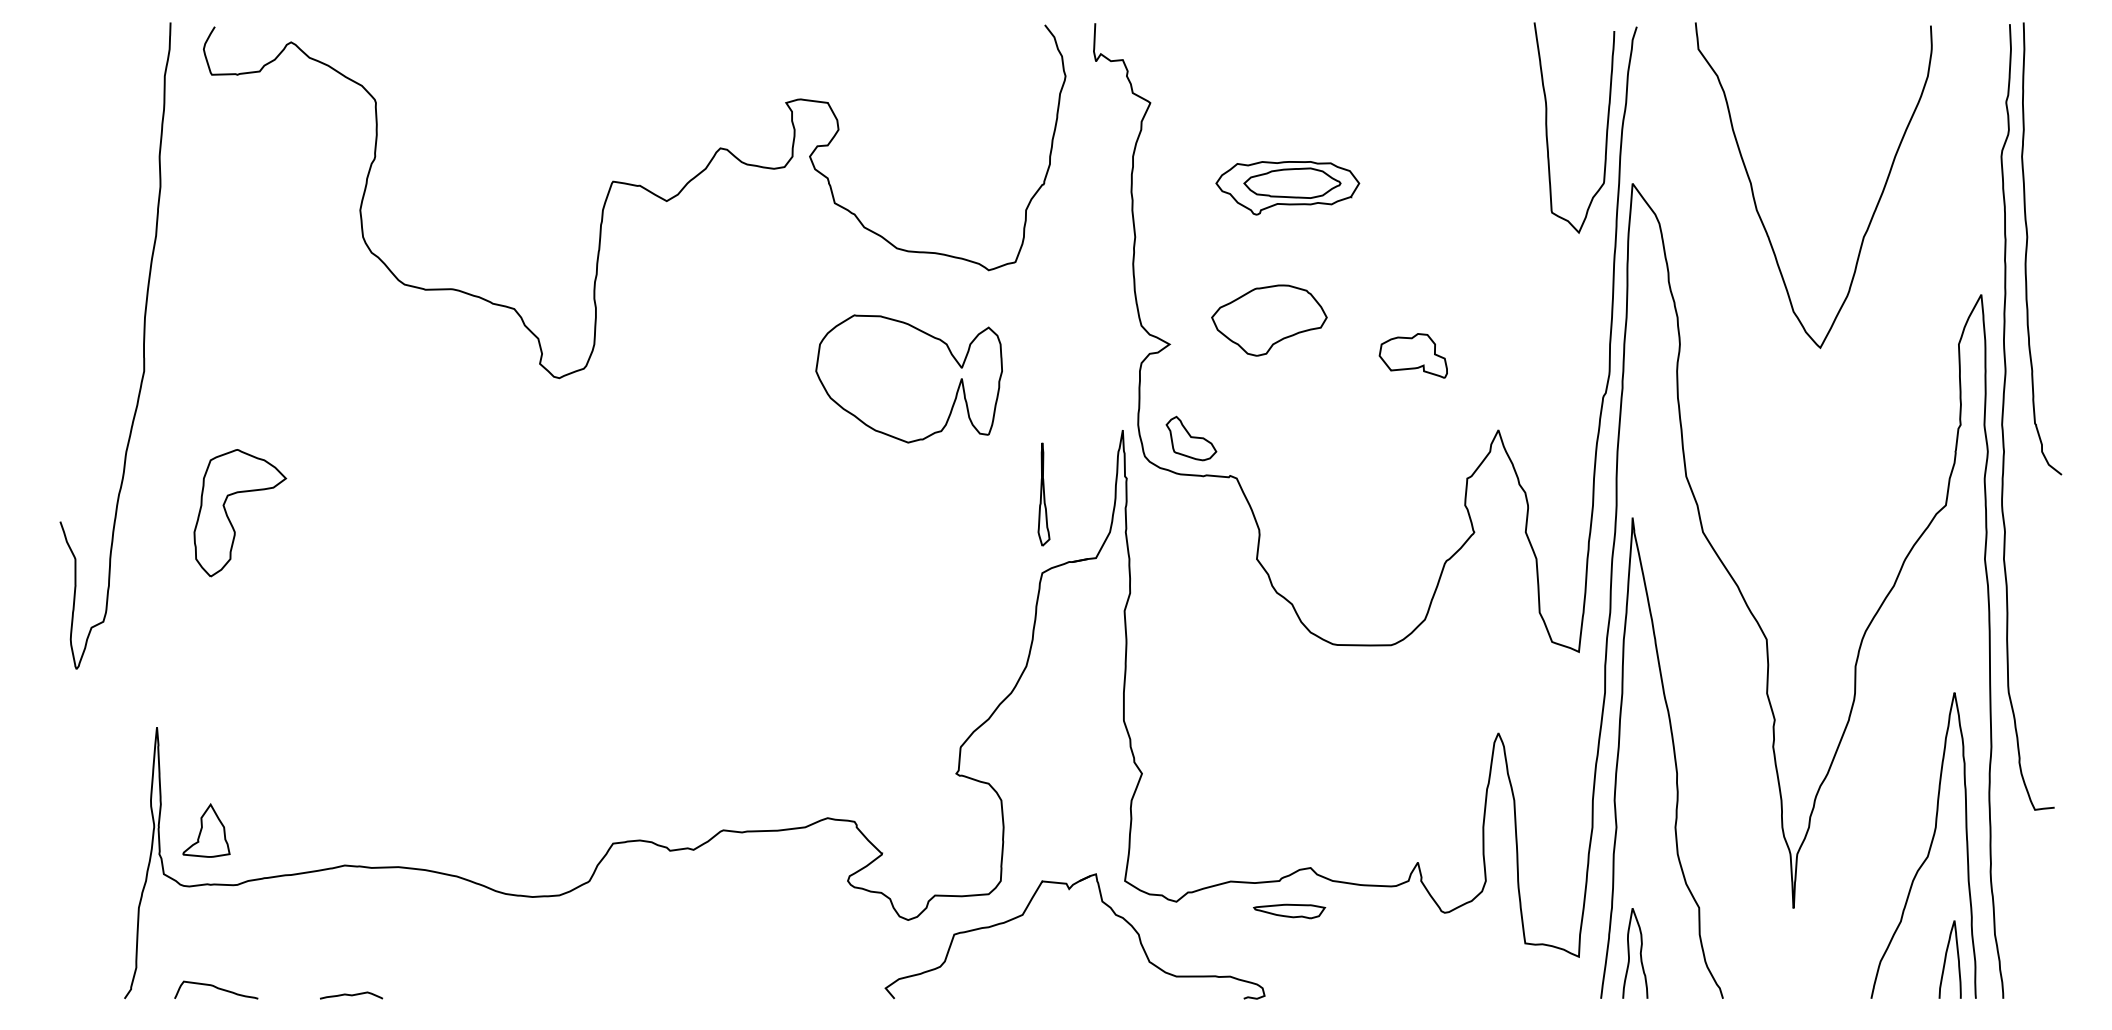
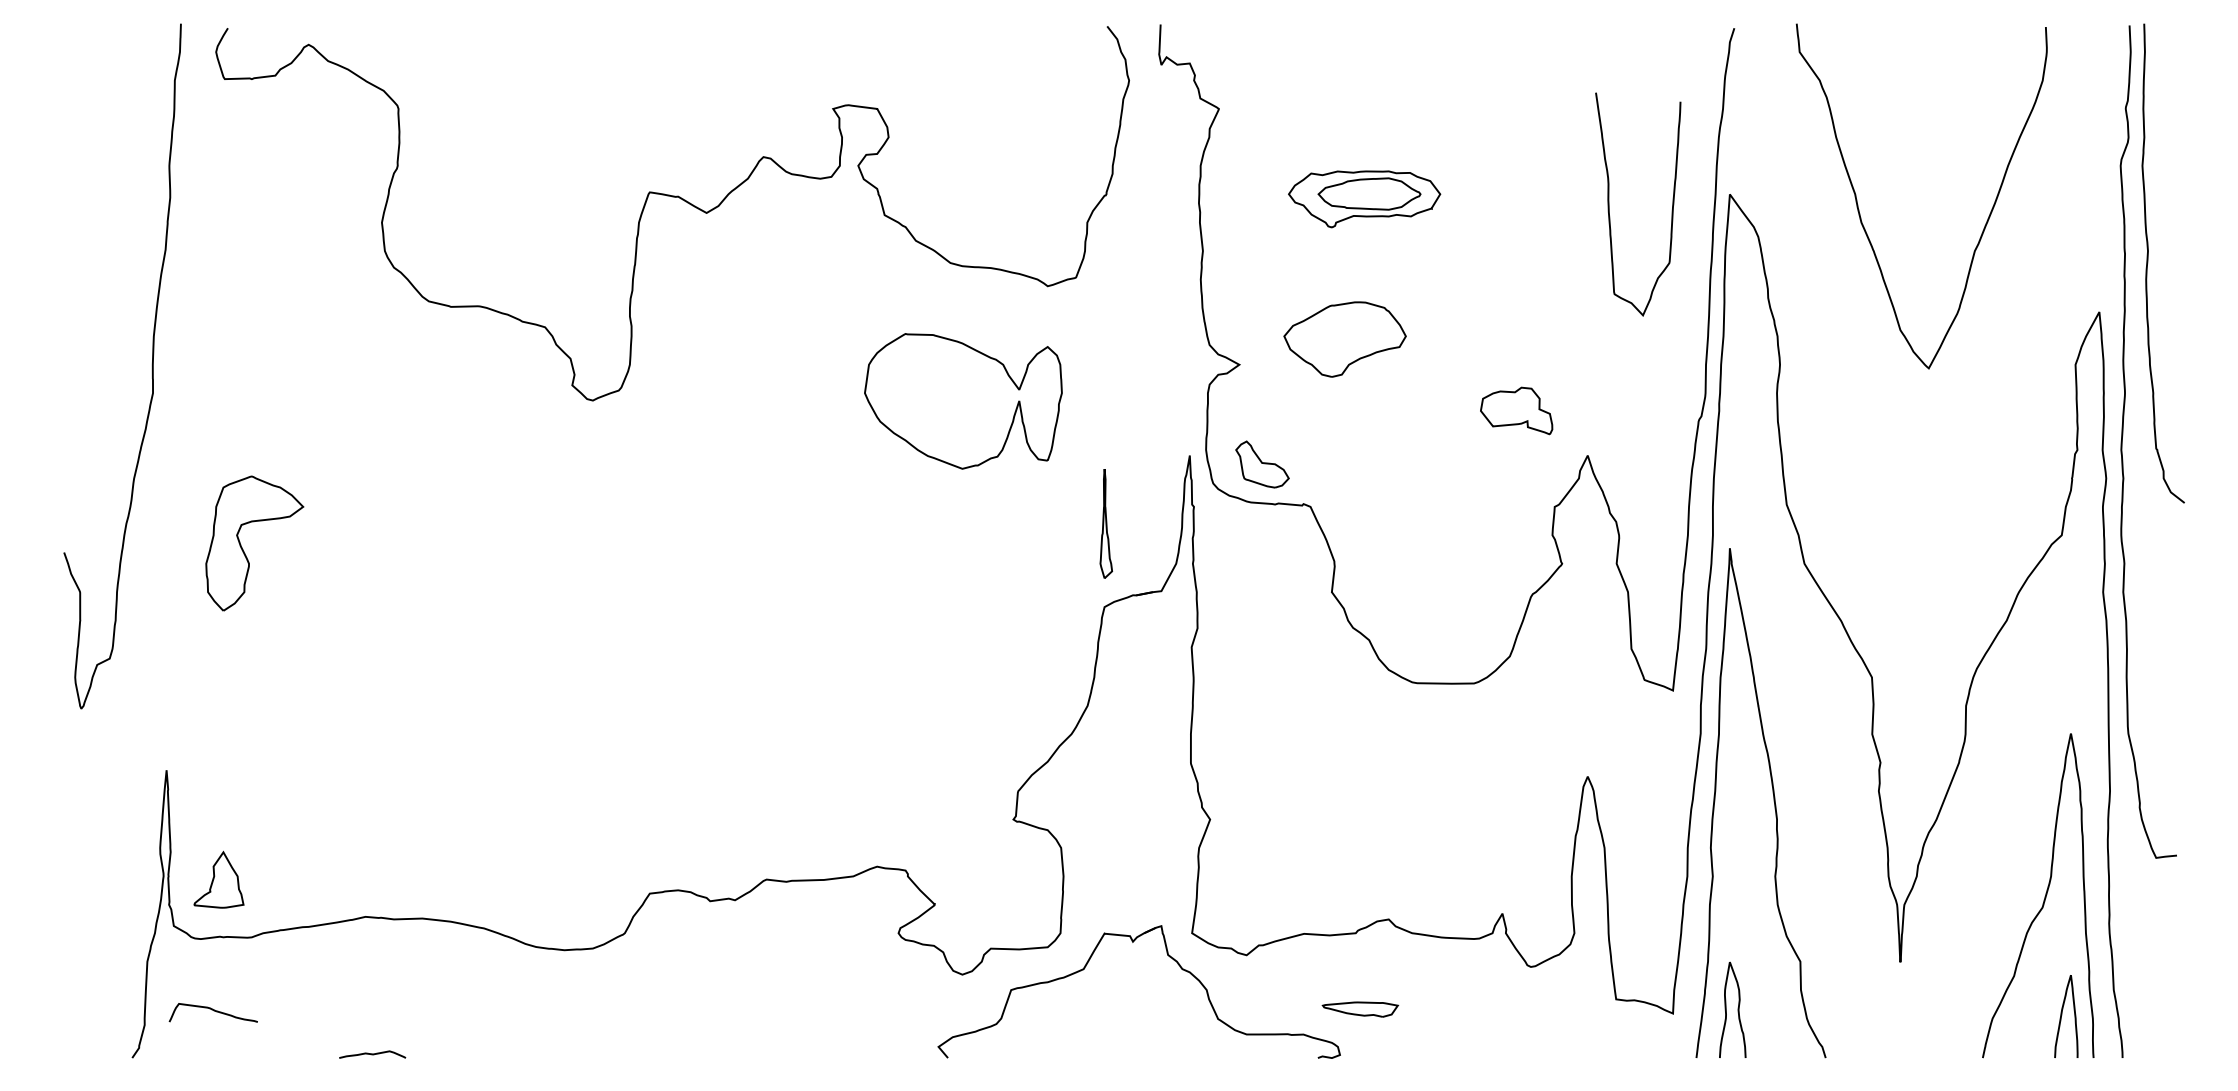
curve: (1547, 128) -> (1609, 204), moved
part: (1413, 355) -> (1516, 410), moved
part: (1289, 911) -> (1360, 1009), moved
curve: (216, 988) -> (213, 1011), moved

